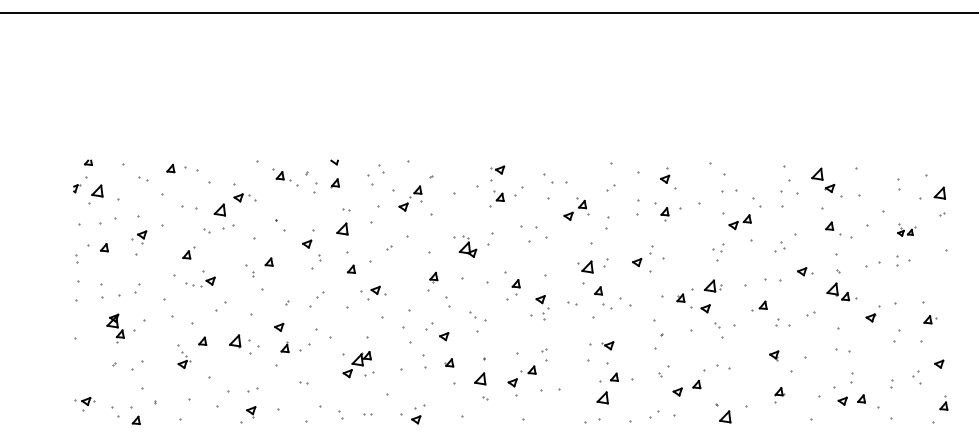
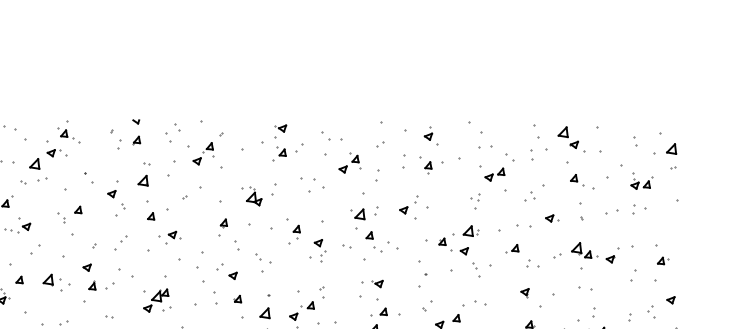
part: (285, 177) -> (68, 135), moved
part: (782, 199) -> (532, 154), size x0.62
part: (906, 229) -> (642, 181), size x1.43
part: (841, 291) -> (584, 250), moved

